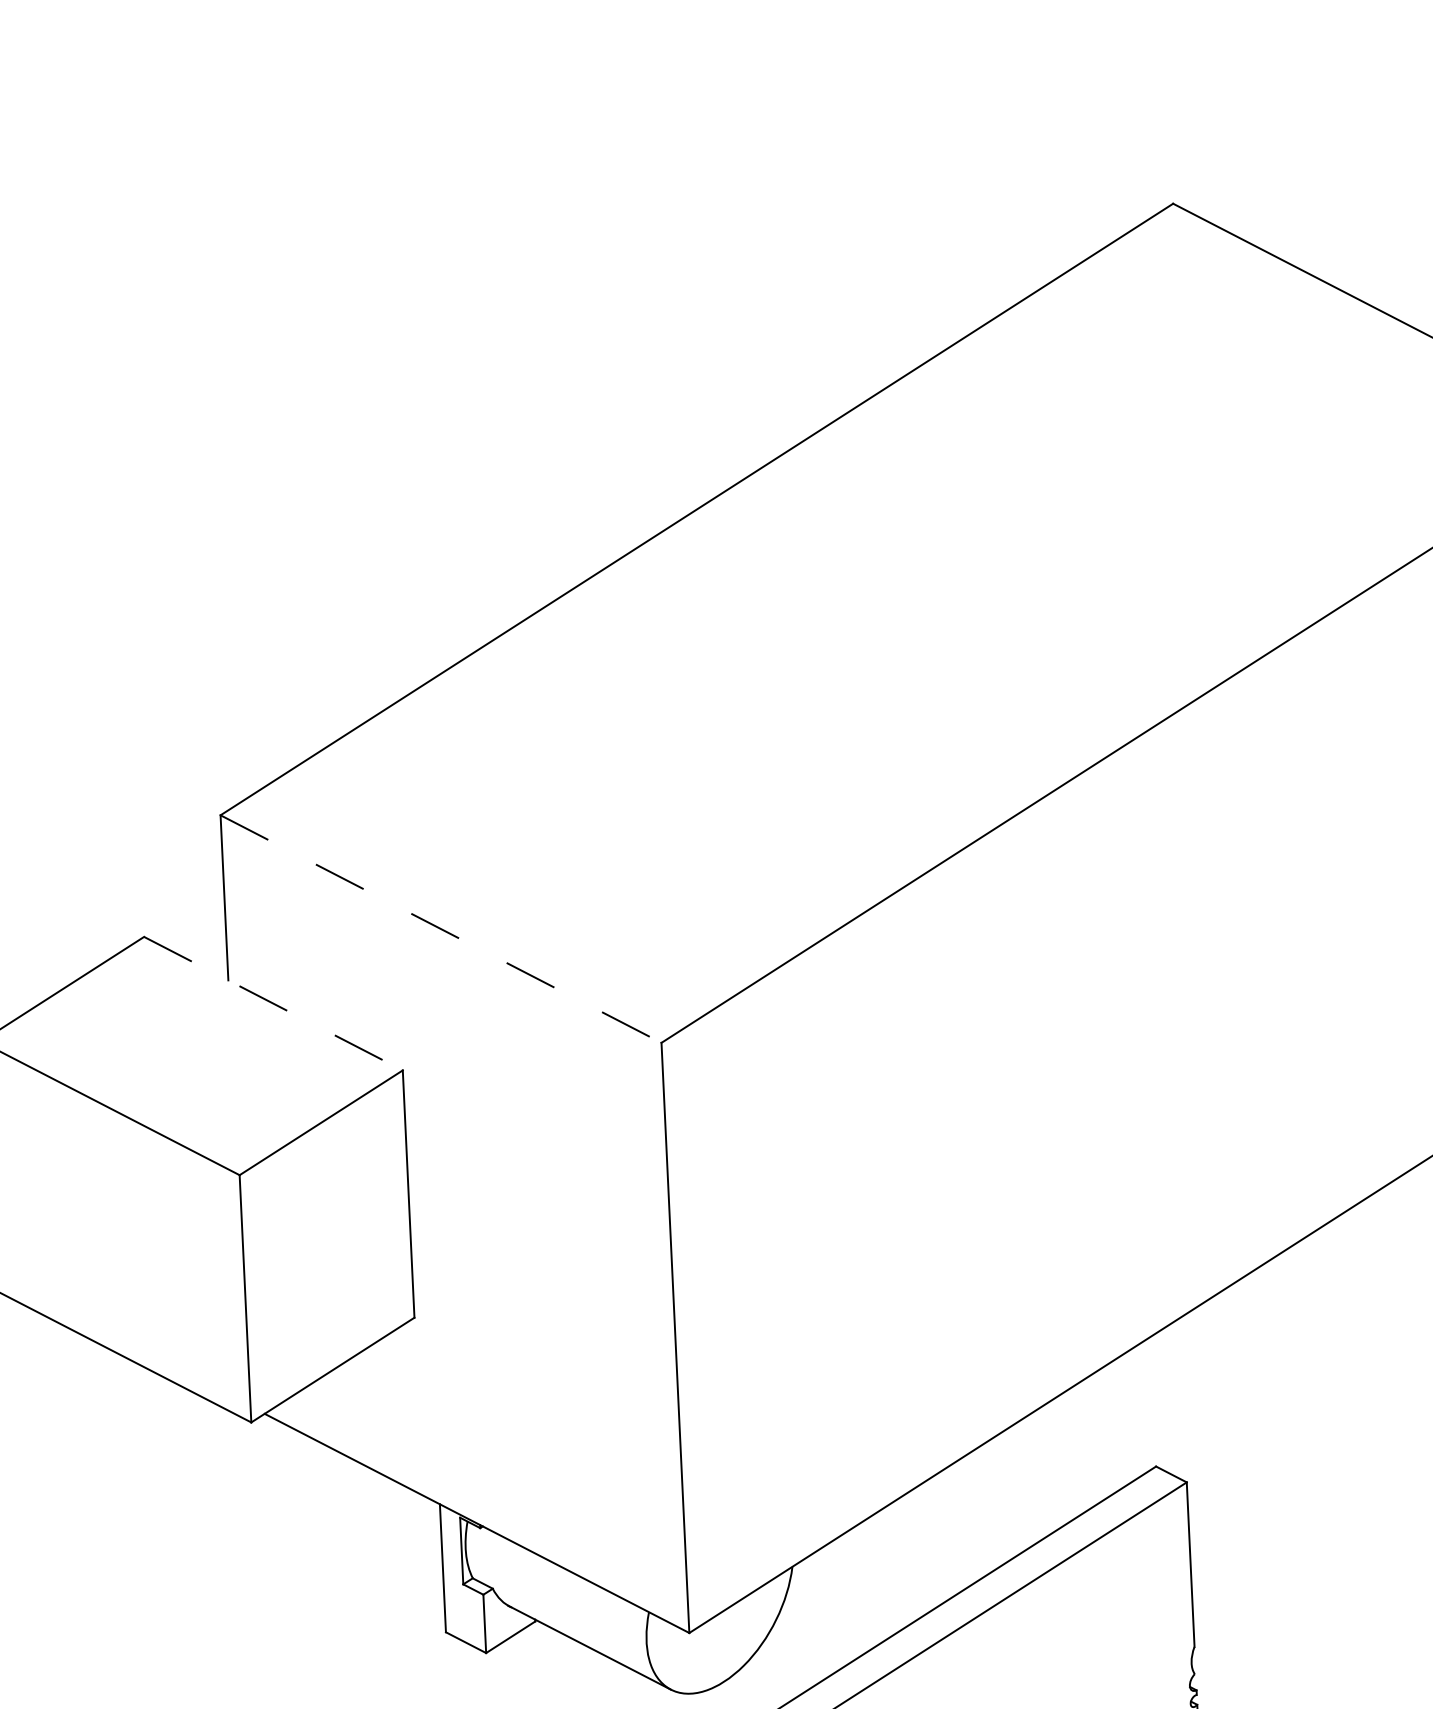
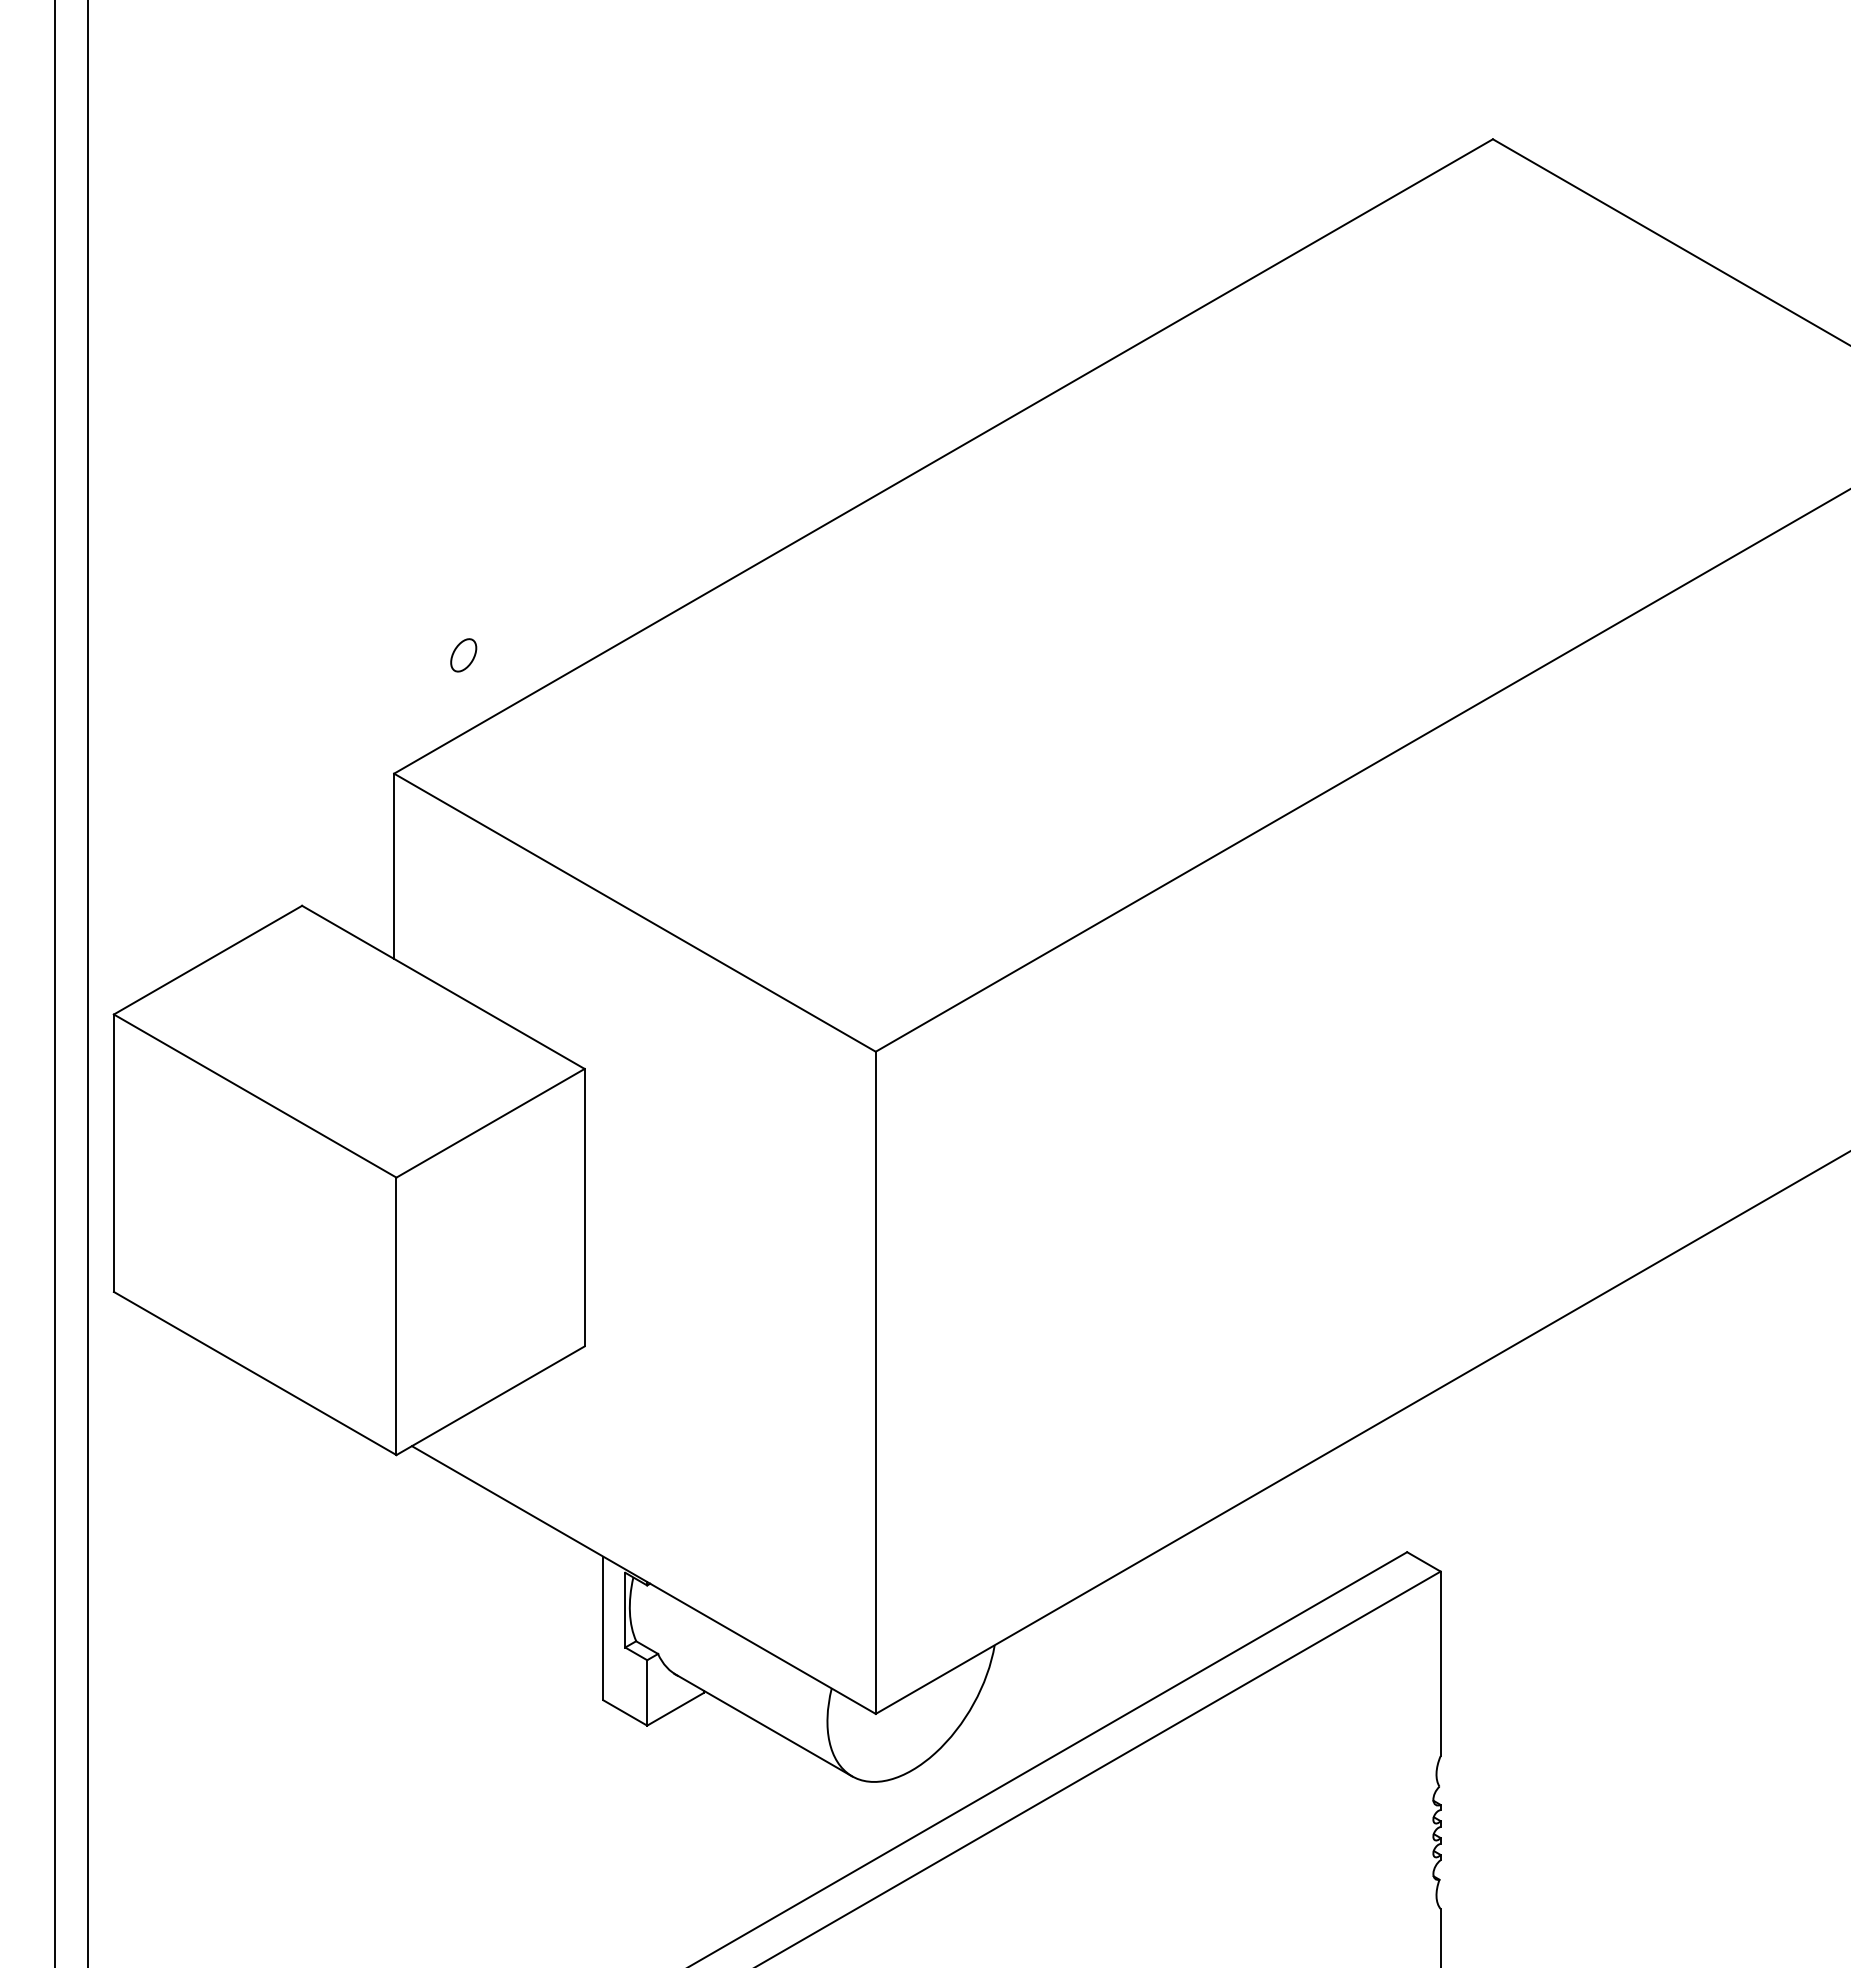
part: (277, 707) -> (463, 655), added
line: (441, 928) -> (635, 912), dashed -> solid
line: (273, 1003) -> (443, 987), dashed -> solid

